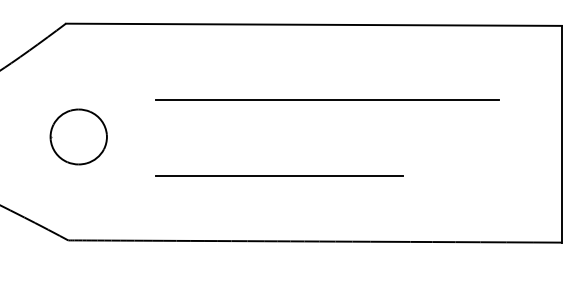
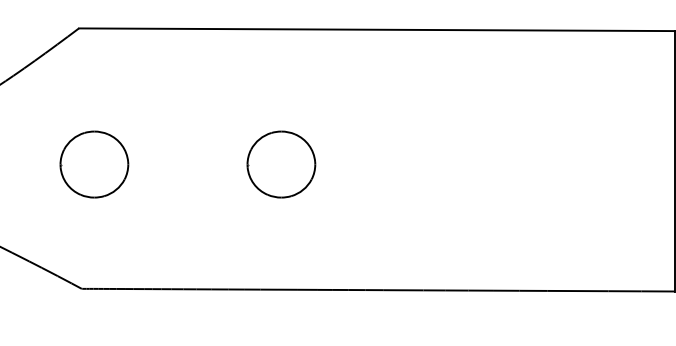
line: (326, 99) -> (392, 119), removed
part: (234, 136) -> (281, 164), added
line: (279, 175) -> (335, 210), removed

